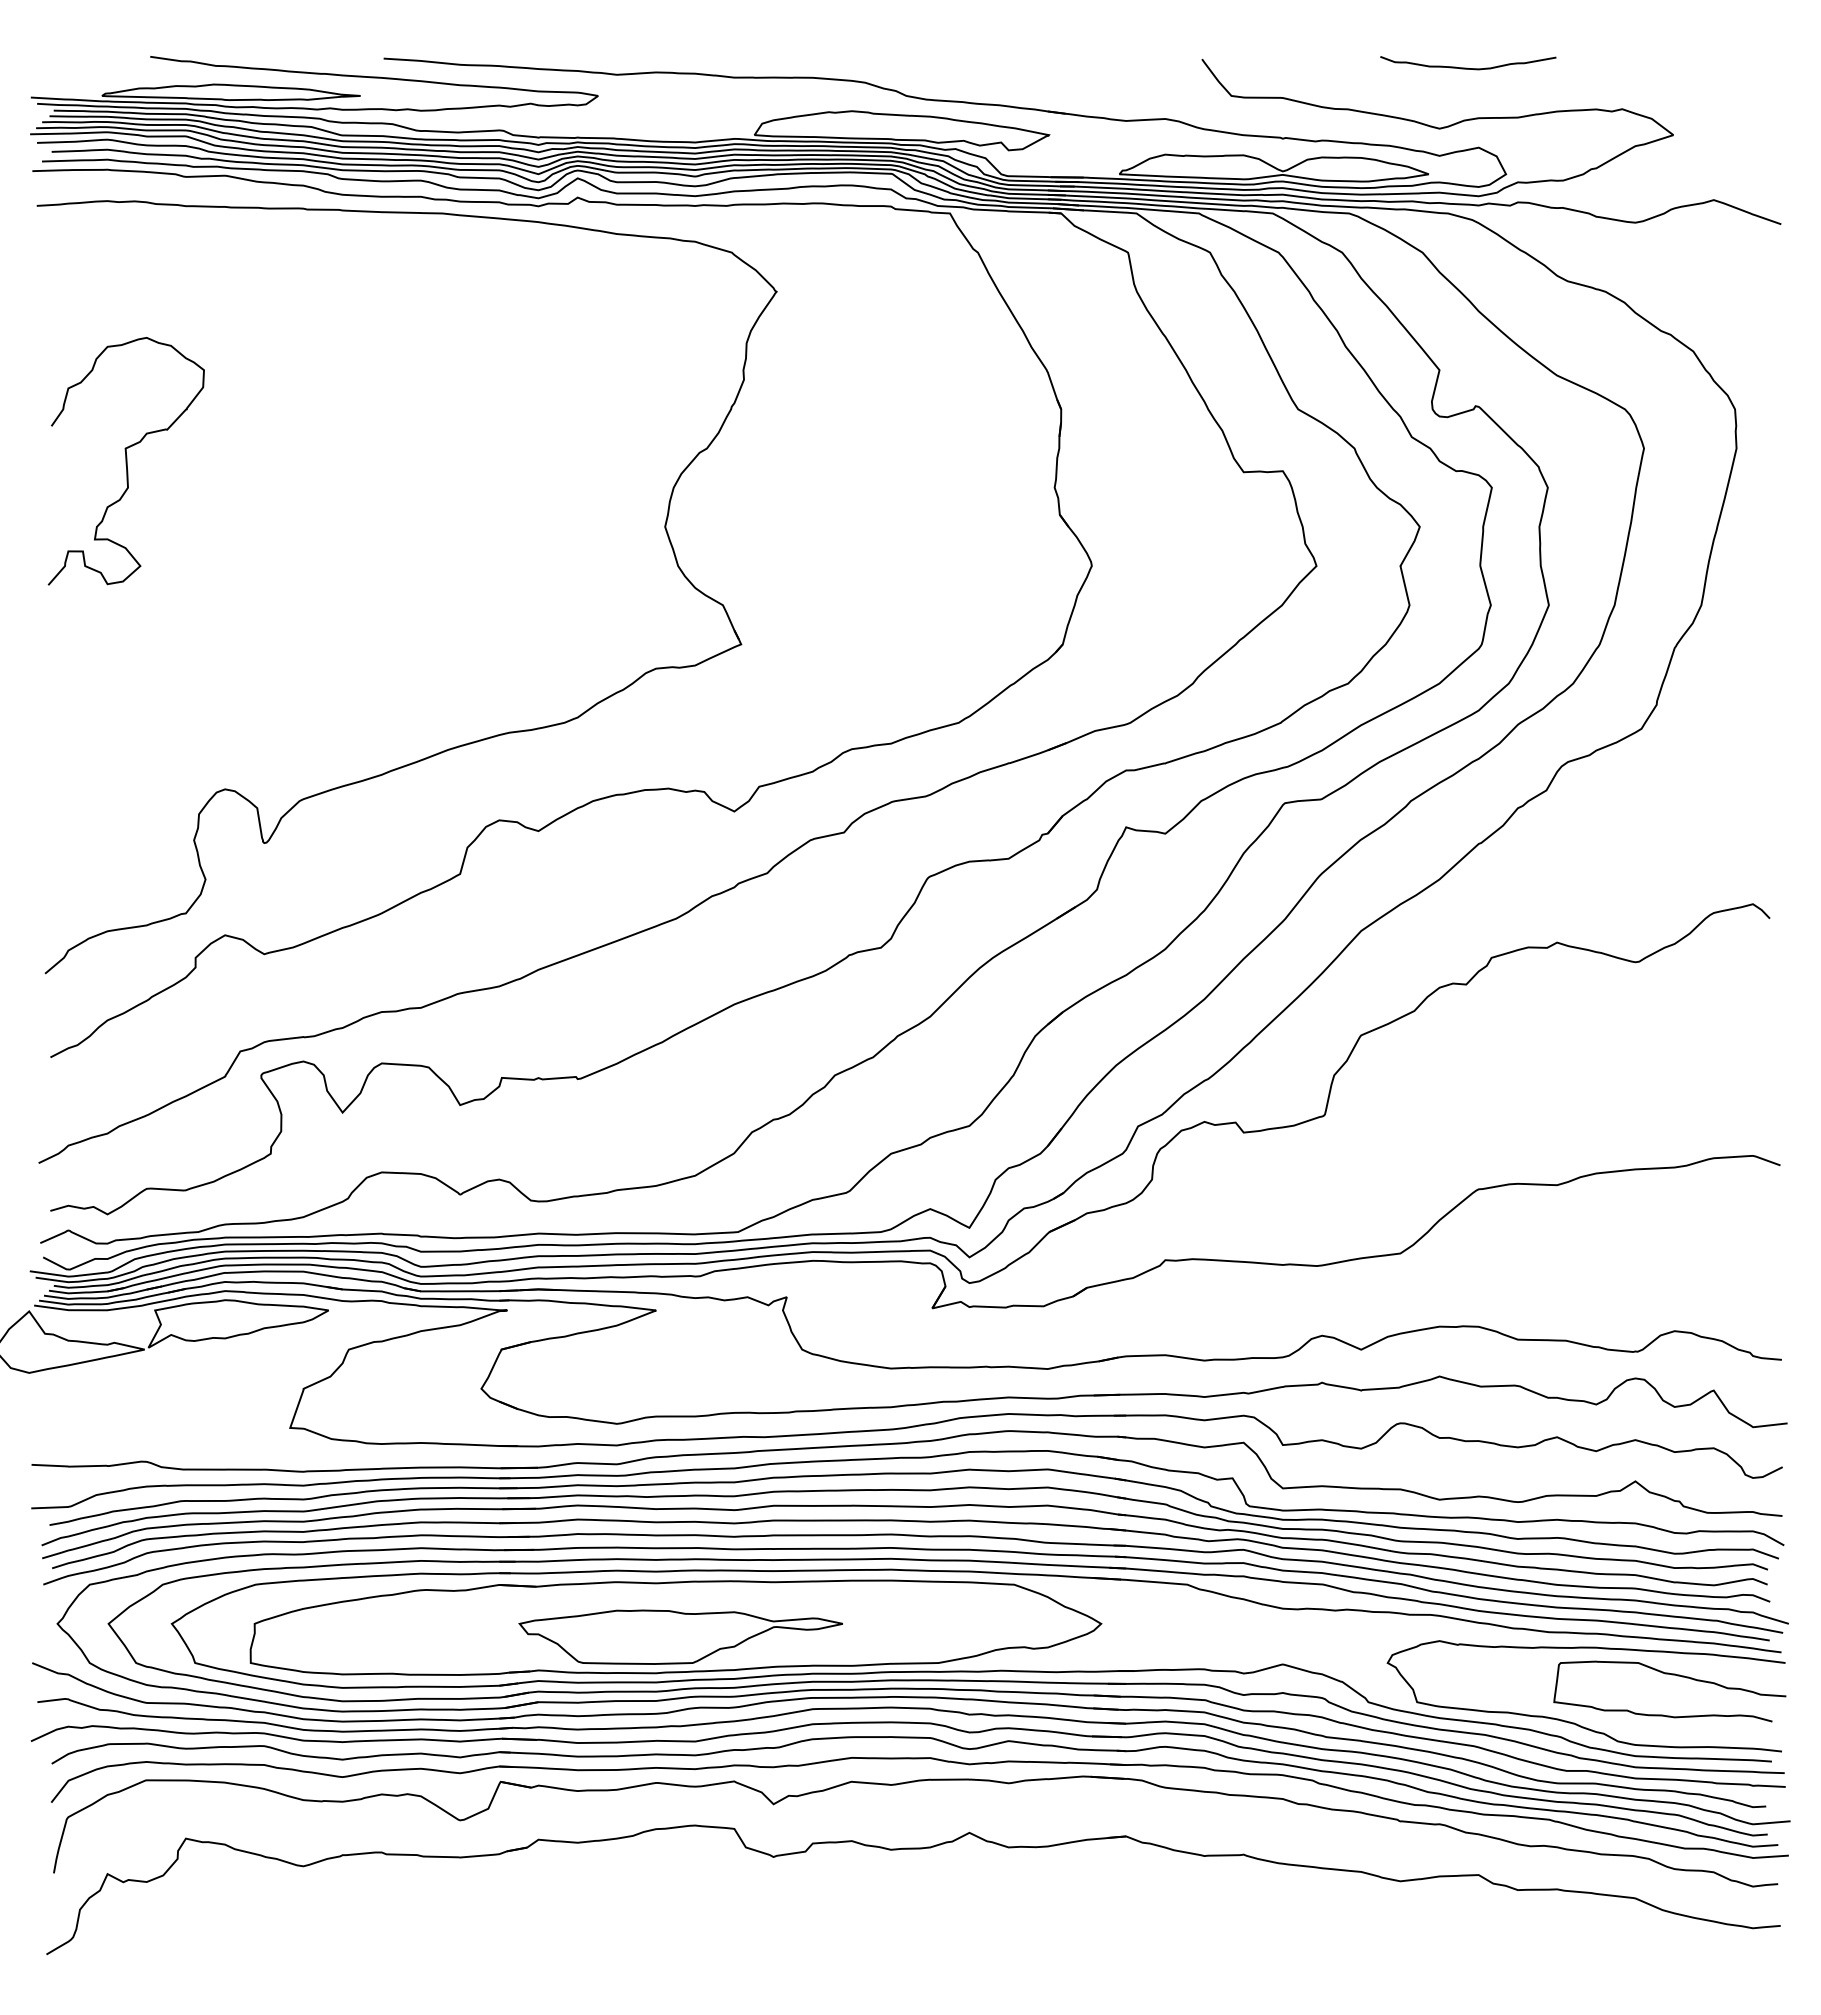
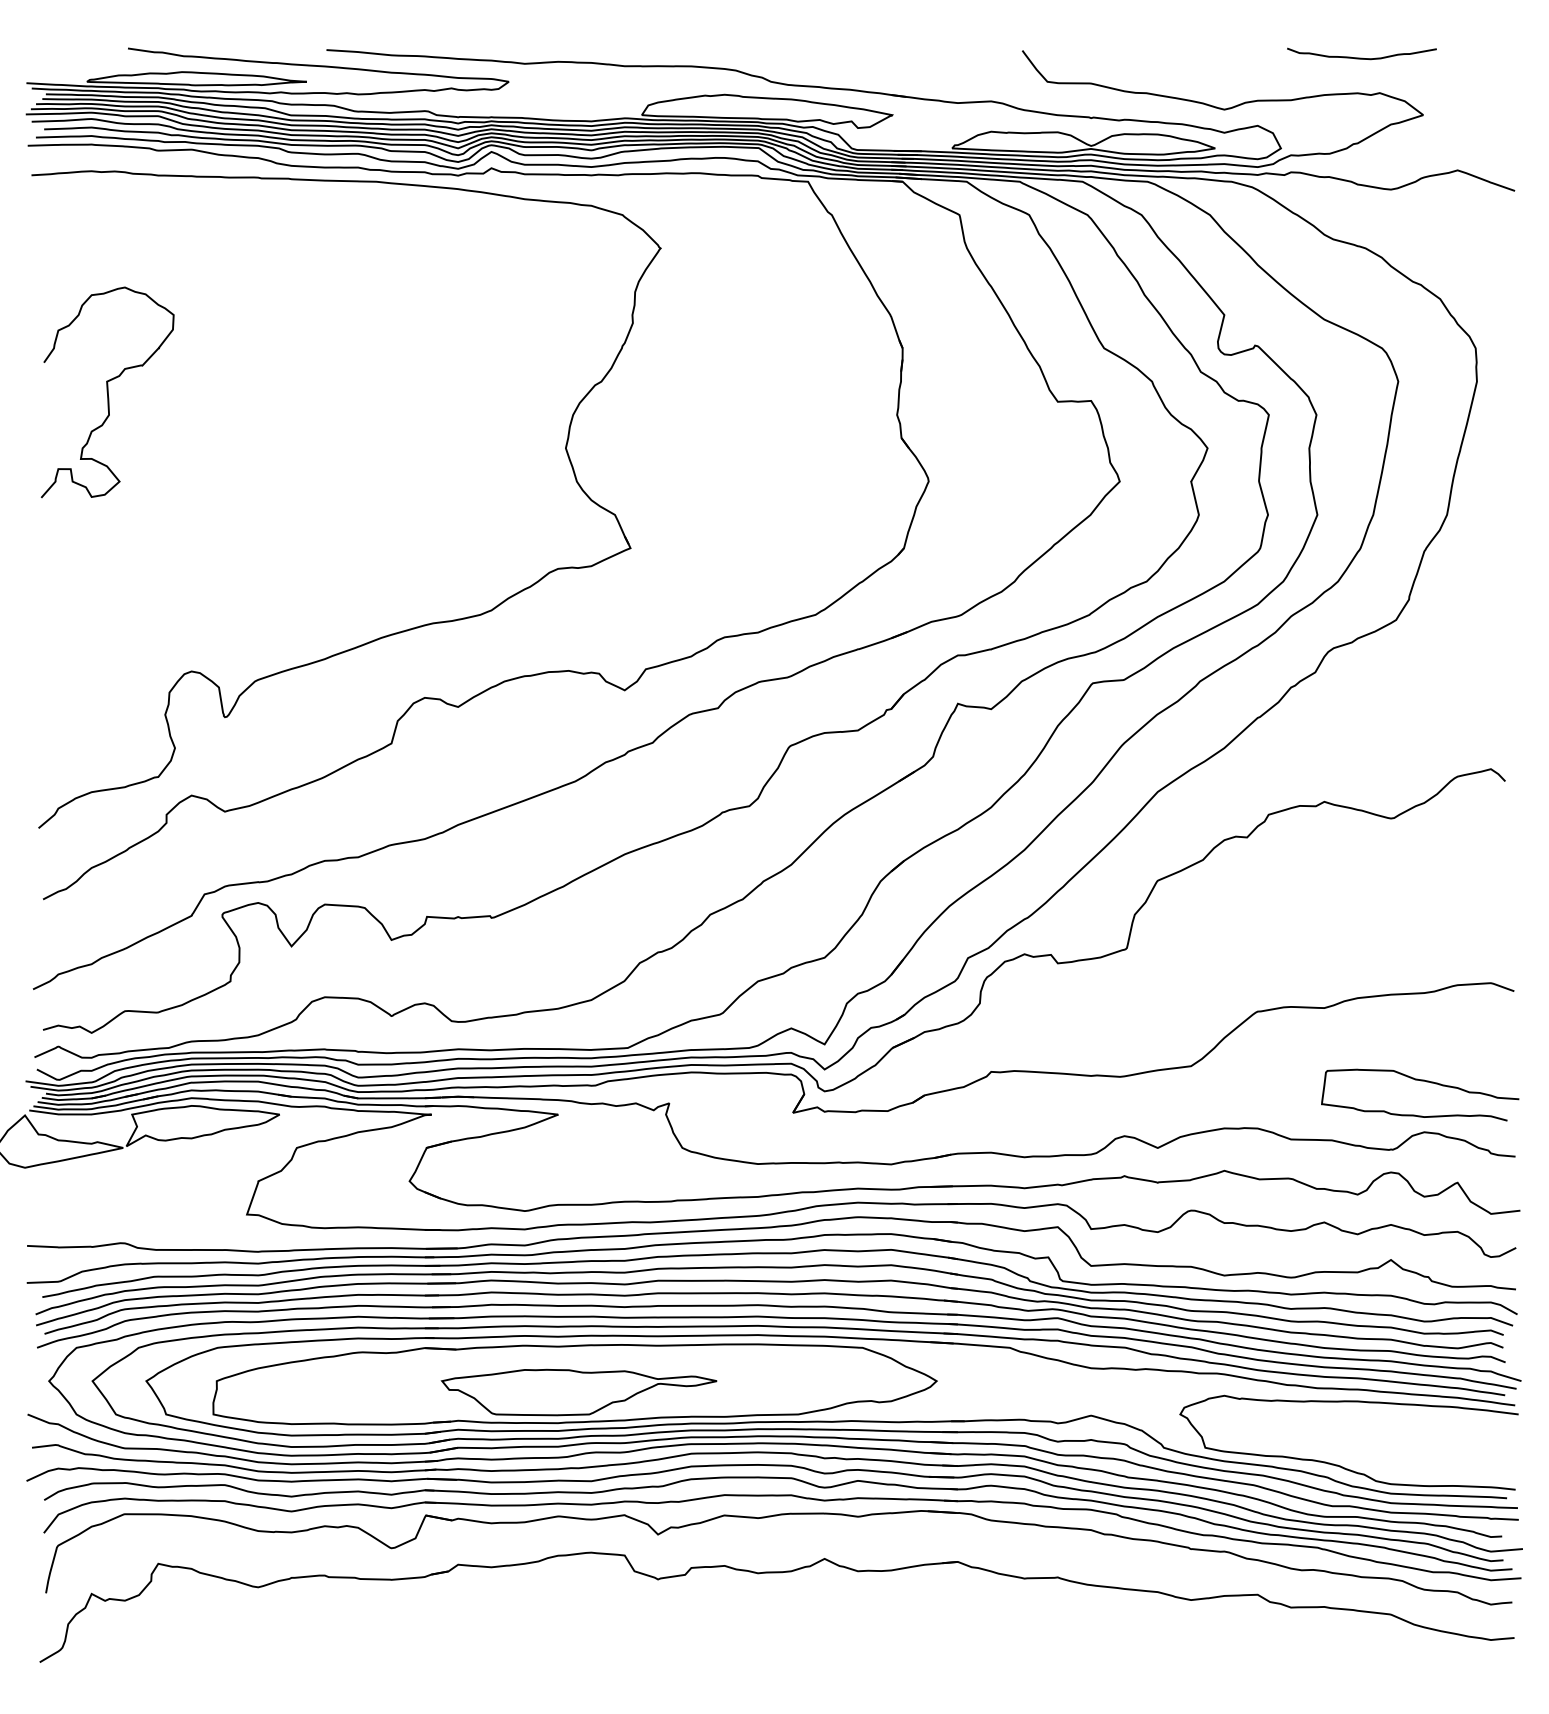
curve: (1467, 67) -> (1361, 57), moved
curve: (1672, 1675) -> (1422, 1081), moved

